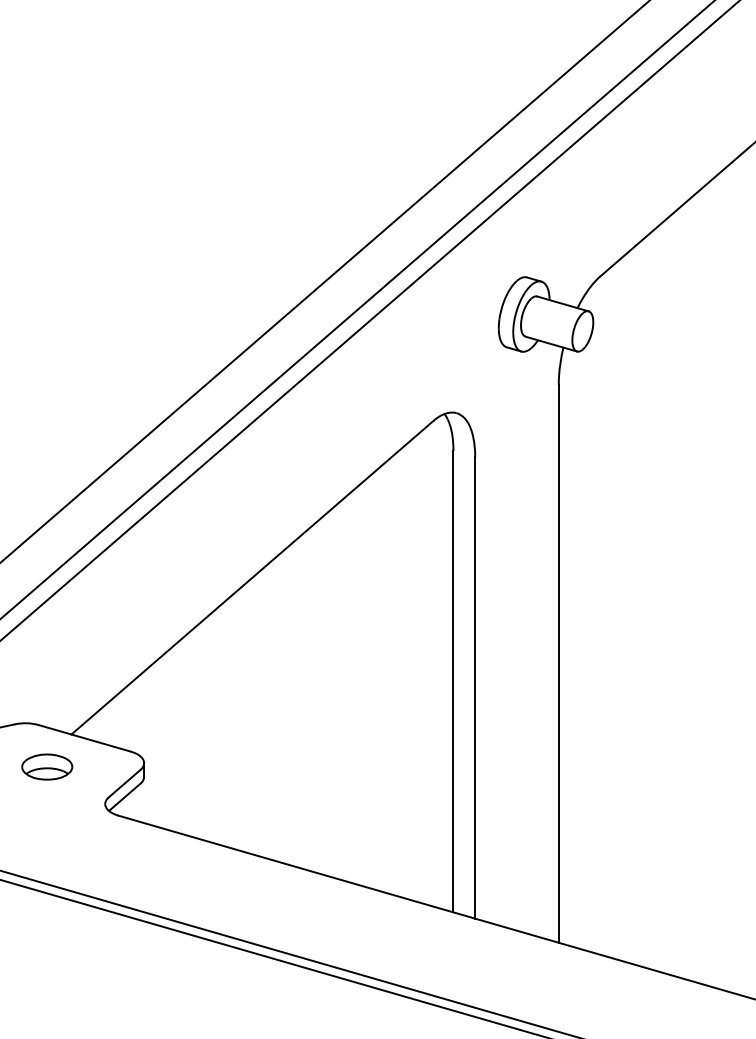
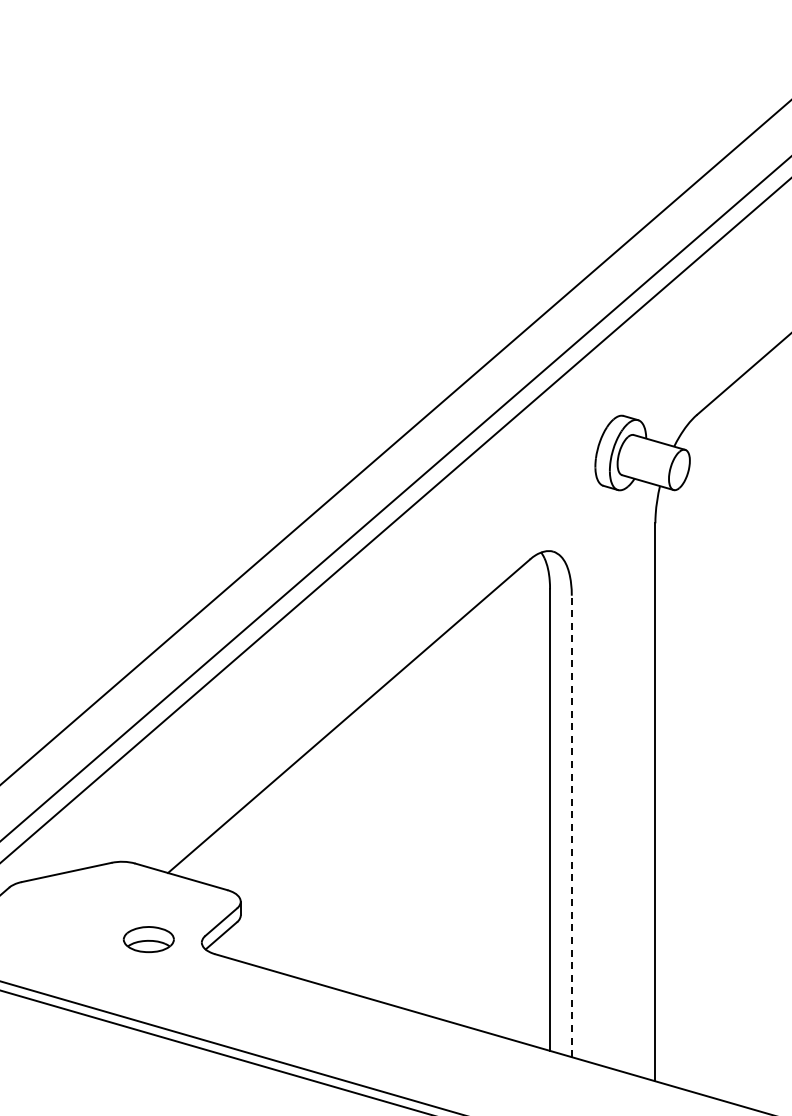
line: (474, 687) -> (571, 826), solid -> dashed
part: (46, 766) -> (148, 939), moved

